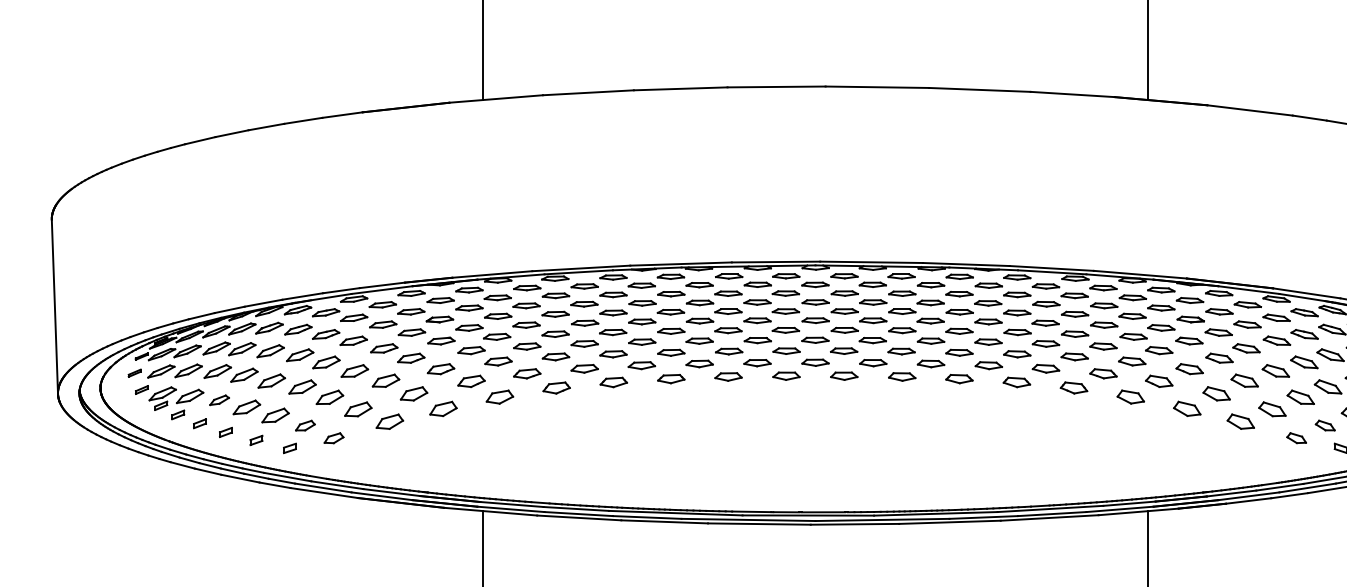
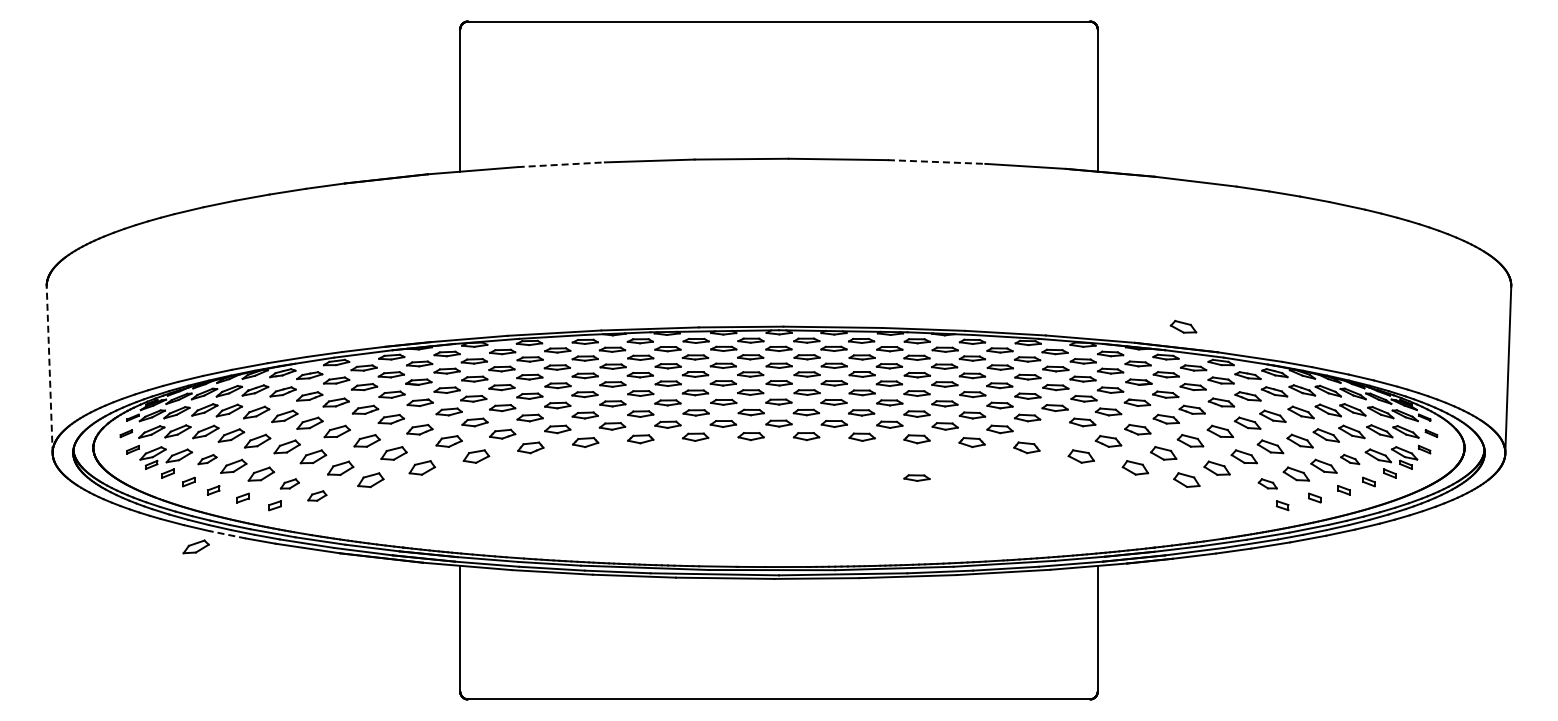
line: (979, 90) -> (936, 162), solid -> dashed
line: (588, 92) -> (561, 164), solid -> dashed
part: (1237, 261) -> (1183, 326), added
line: (54, 307) -> (49, 370), solid -> dashed
part: (1102, 373) -> (1054, 433), removed
part: (958, 418) -> (916, 477), added
part: (1296, 437) -> (1240, 495), removed
line: (240, 478) -> (227, 534), solid -> dashed
part: (206, 490) -> (195, 546), added

